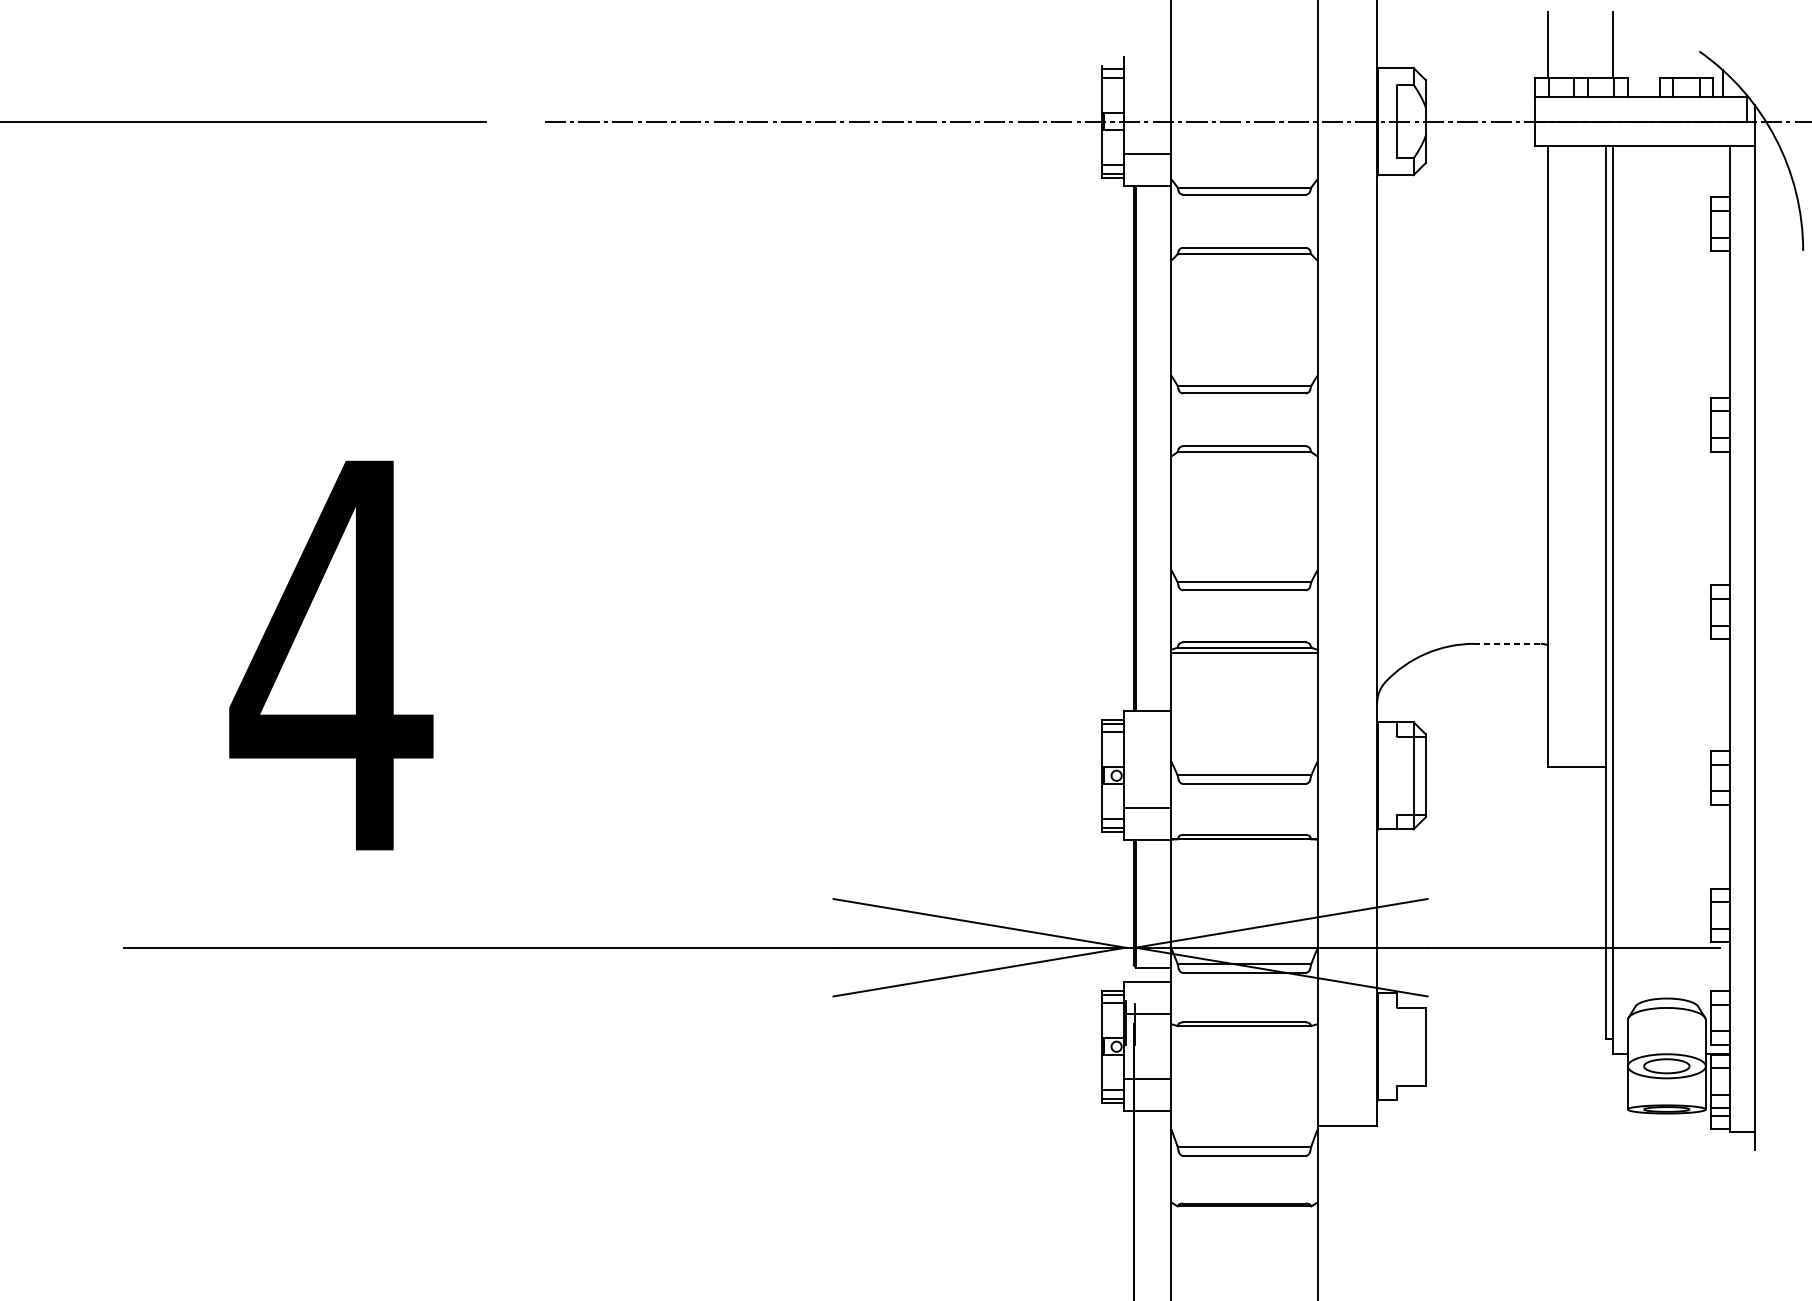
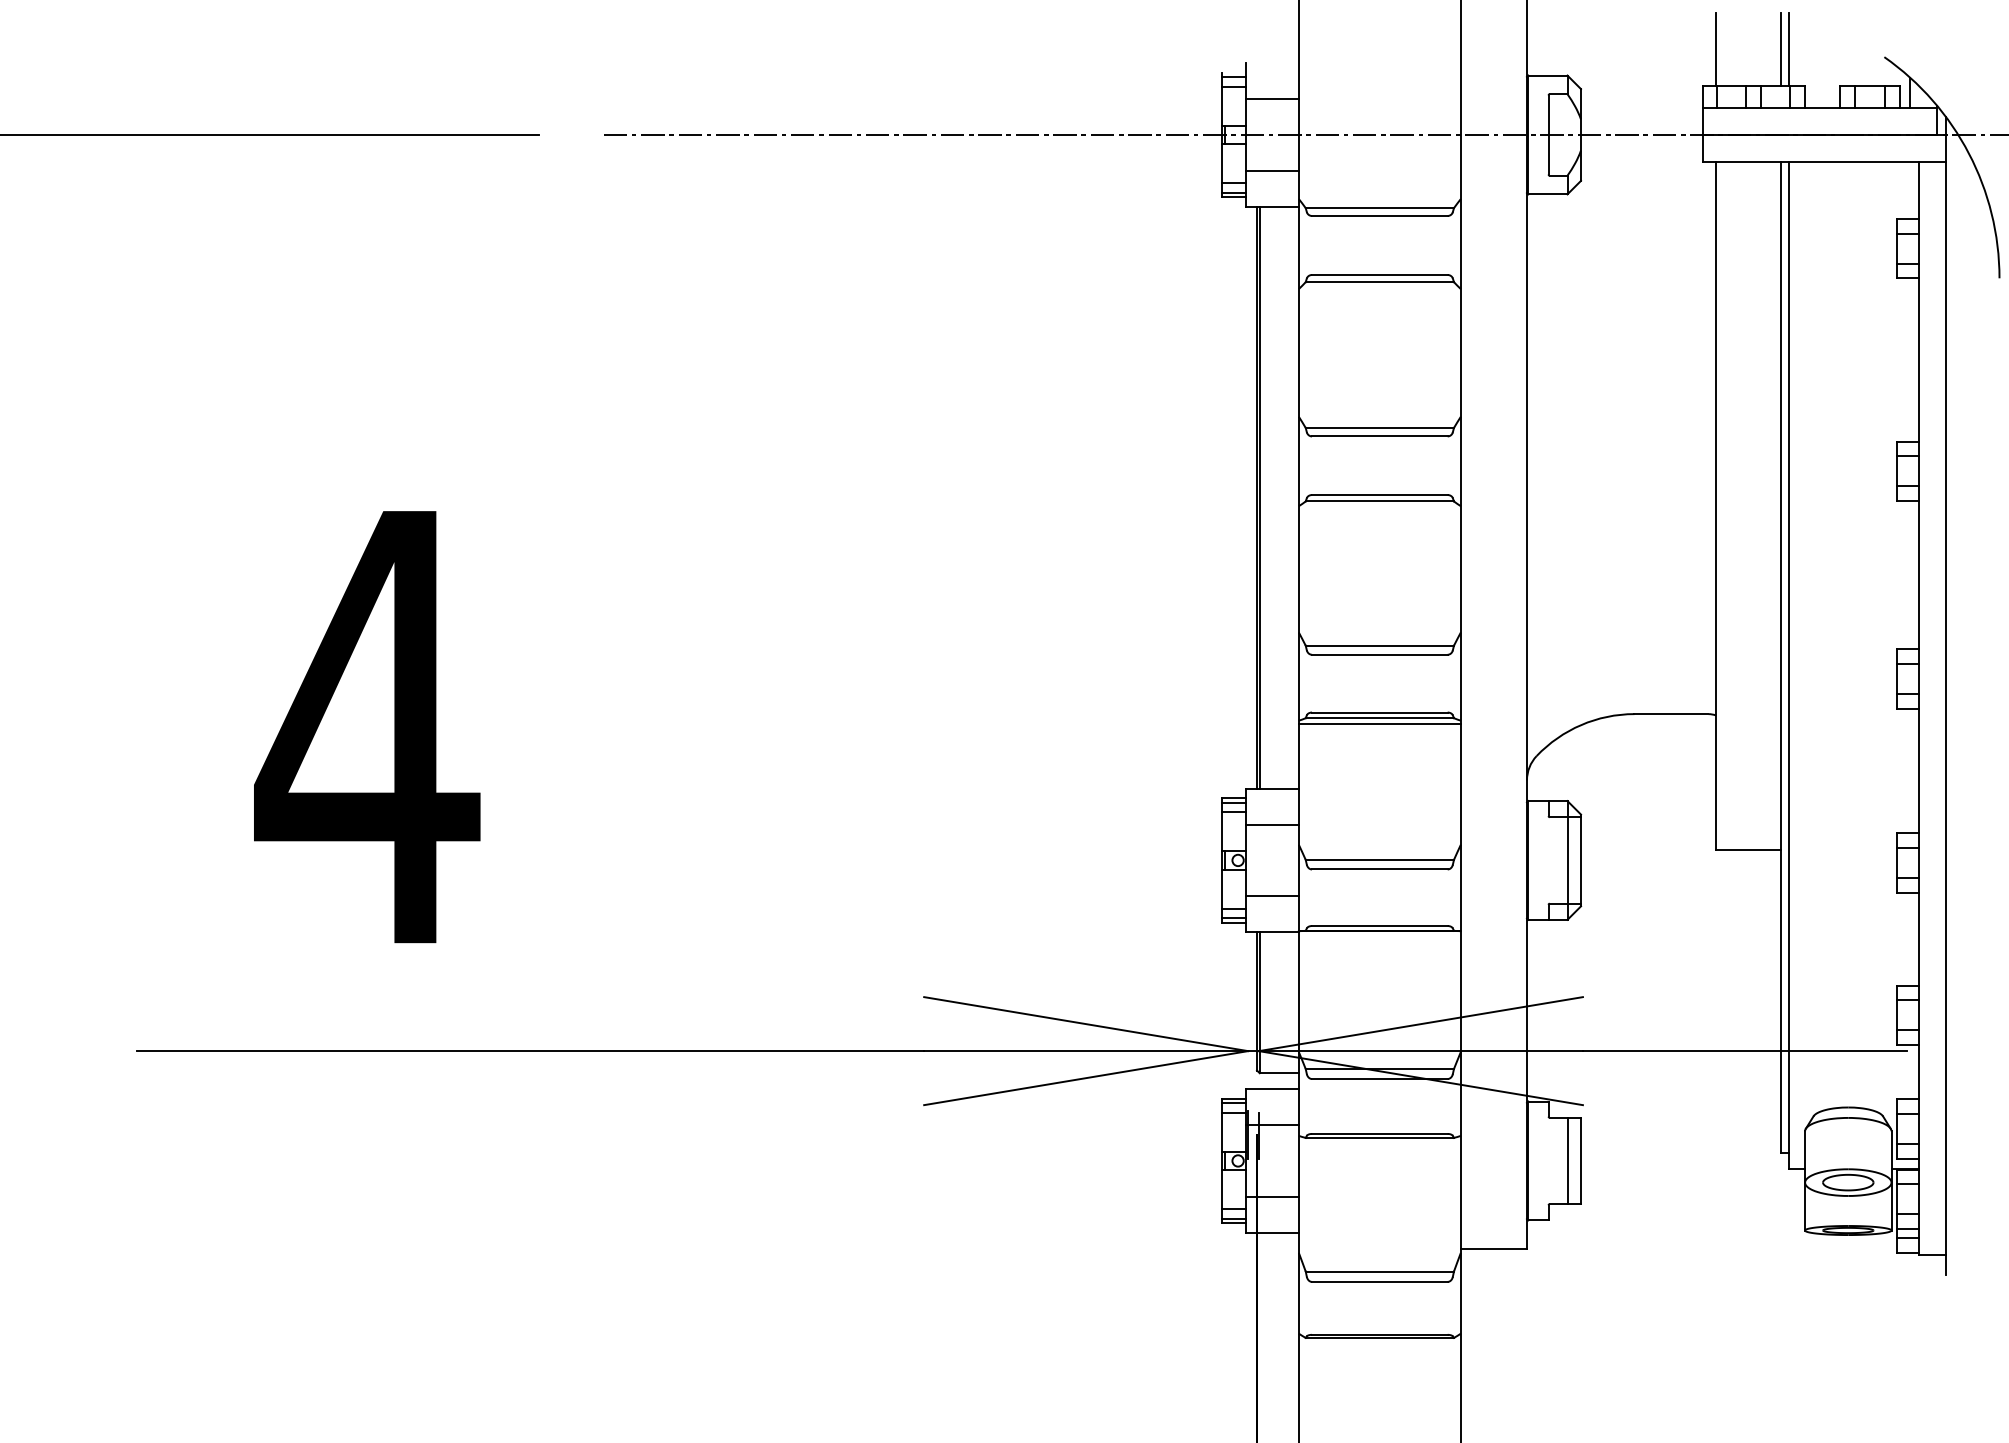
line: (1605, 44) -> (1780, 49), added
line: (1146, 89) -> (1271, 99), added
line: (1507, 644) -> (1671, 714), dashed -> solid
line: (1146, 743) -> (1271, 824), added
line: (1413, 1046) -> (1567, 1160), added

